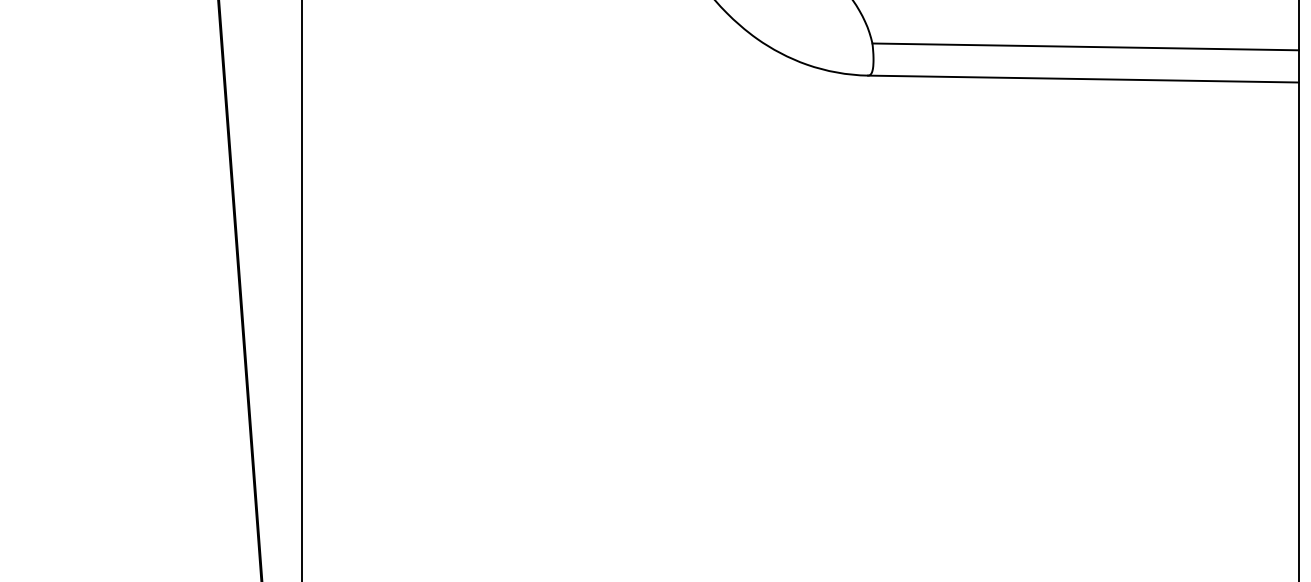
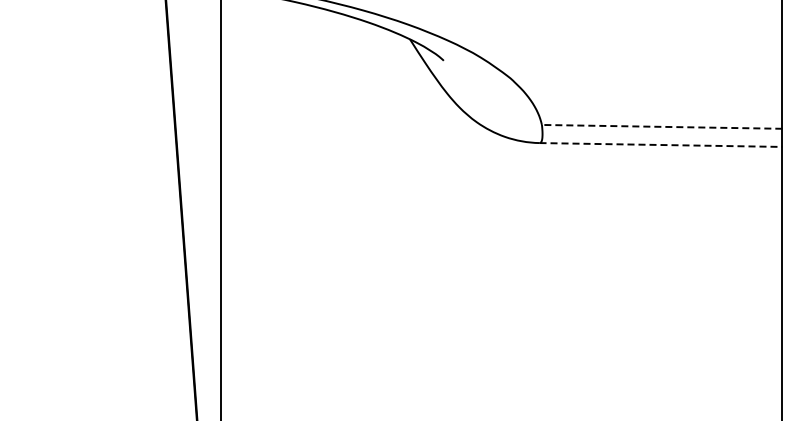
line: (1084, 46) -> (661, 126), solid -> dashed
line: (1084, 79) -> (661, 145), solid -> dashed

